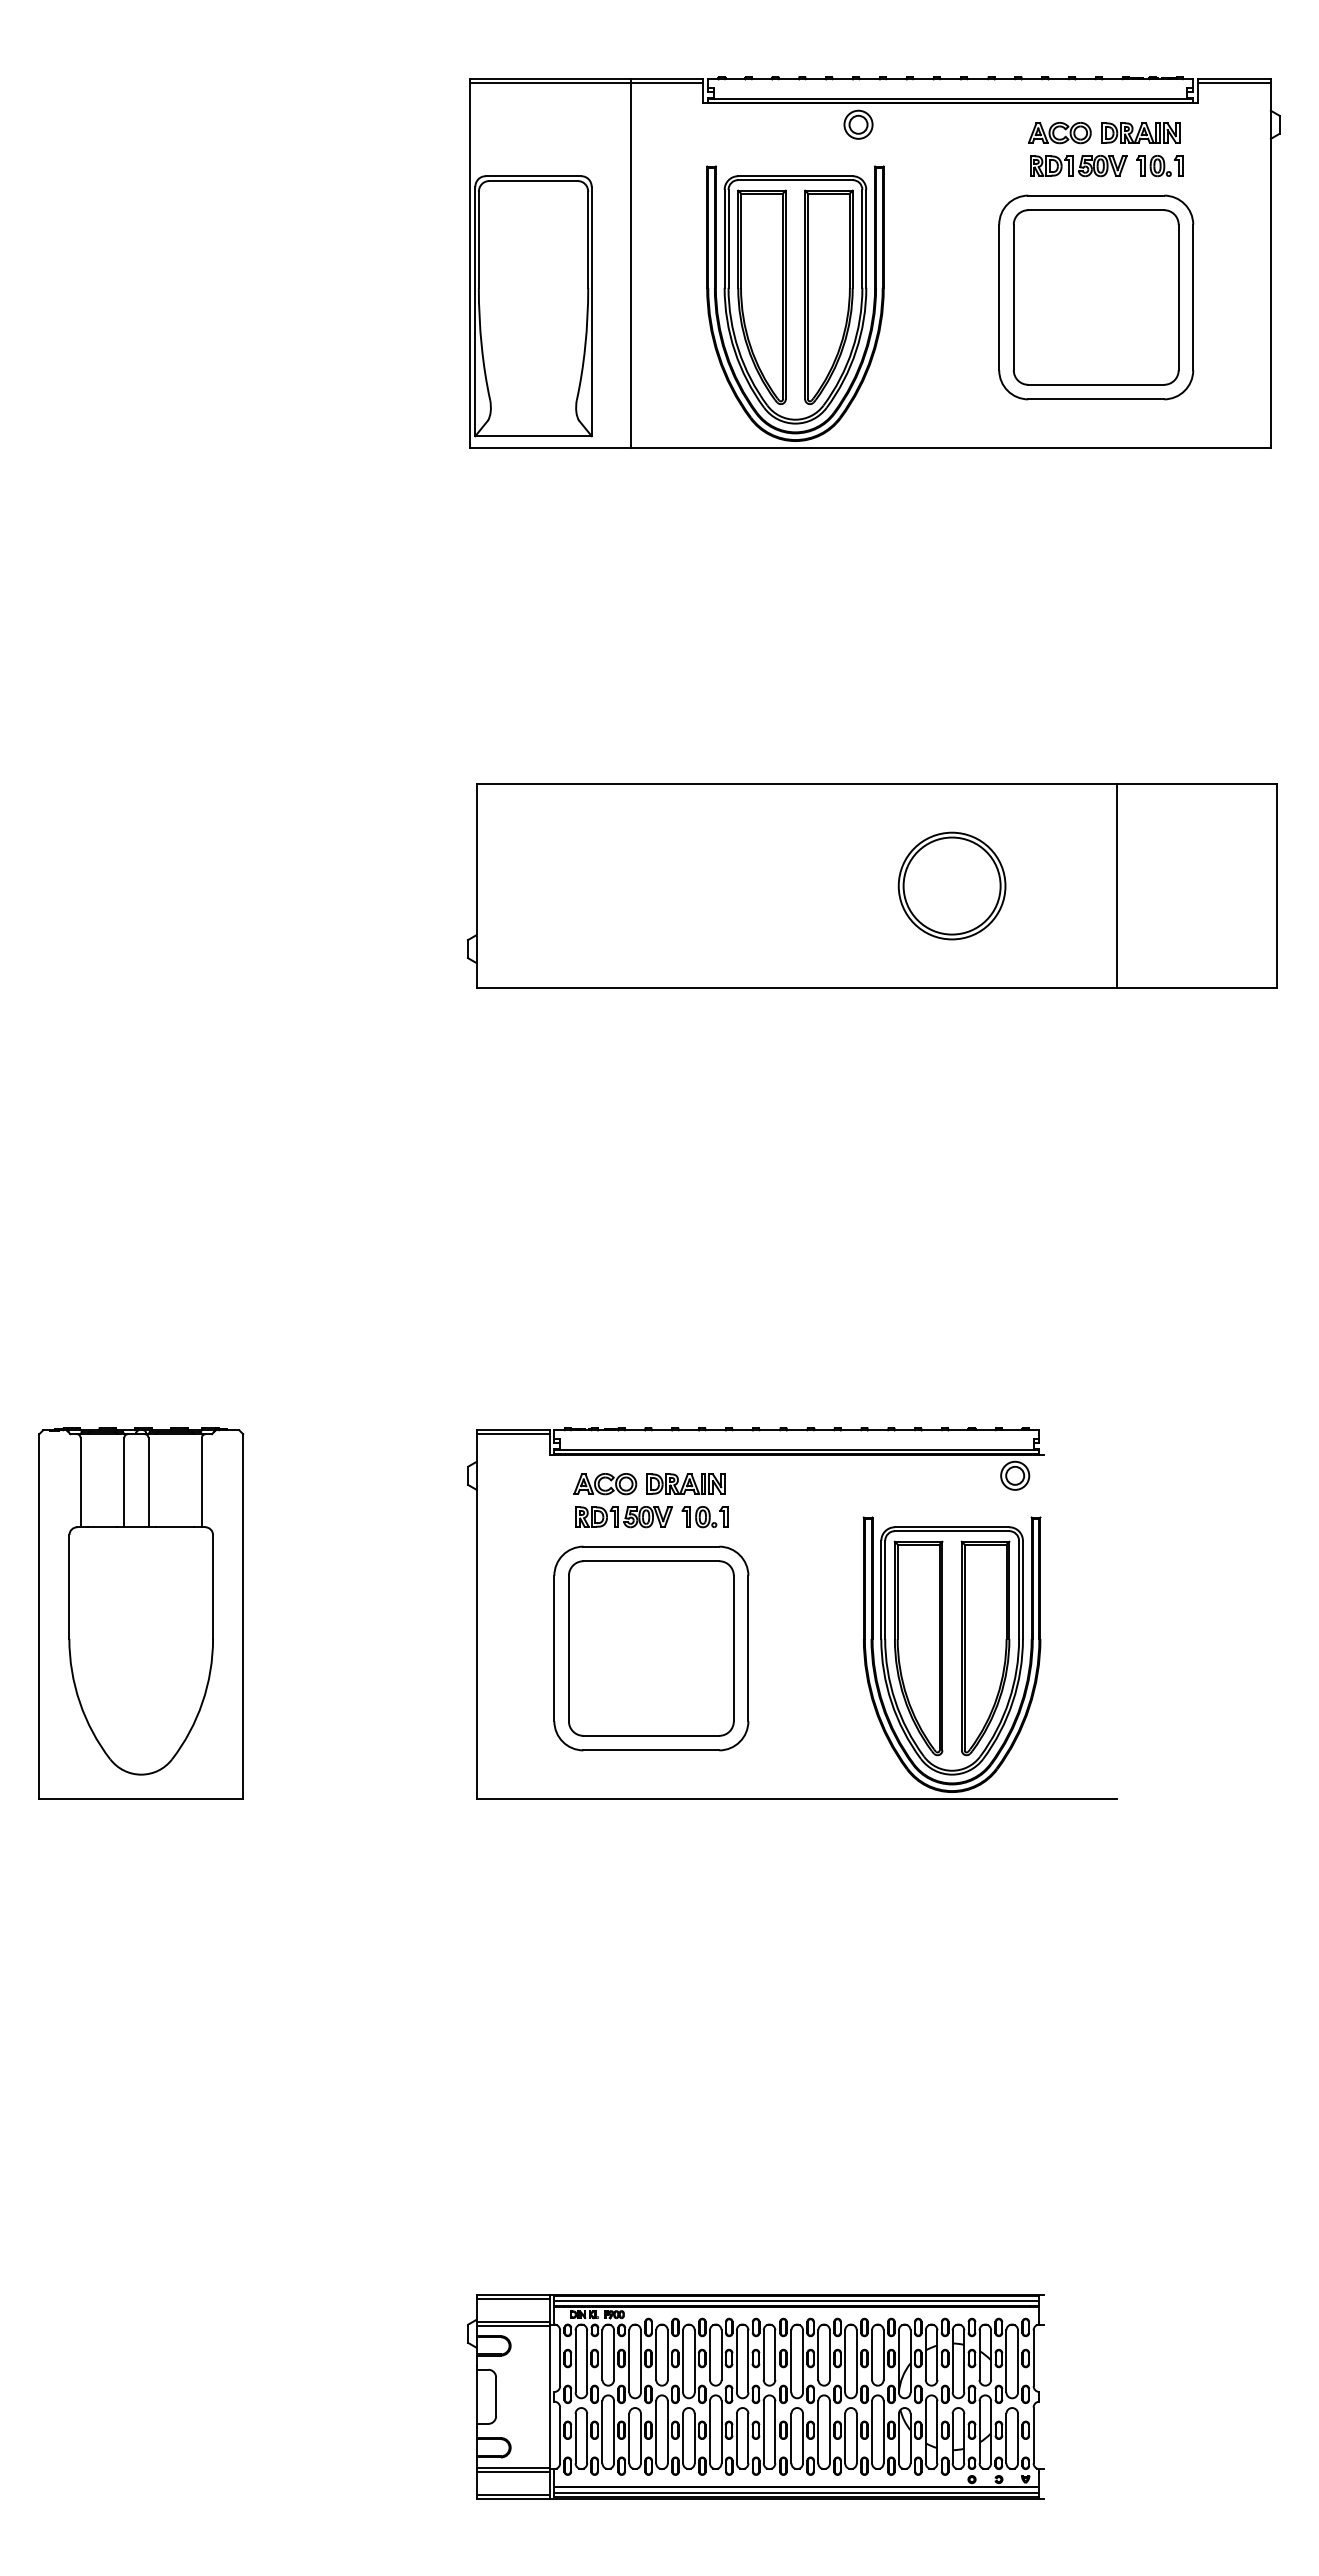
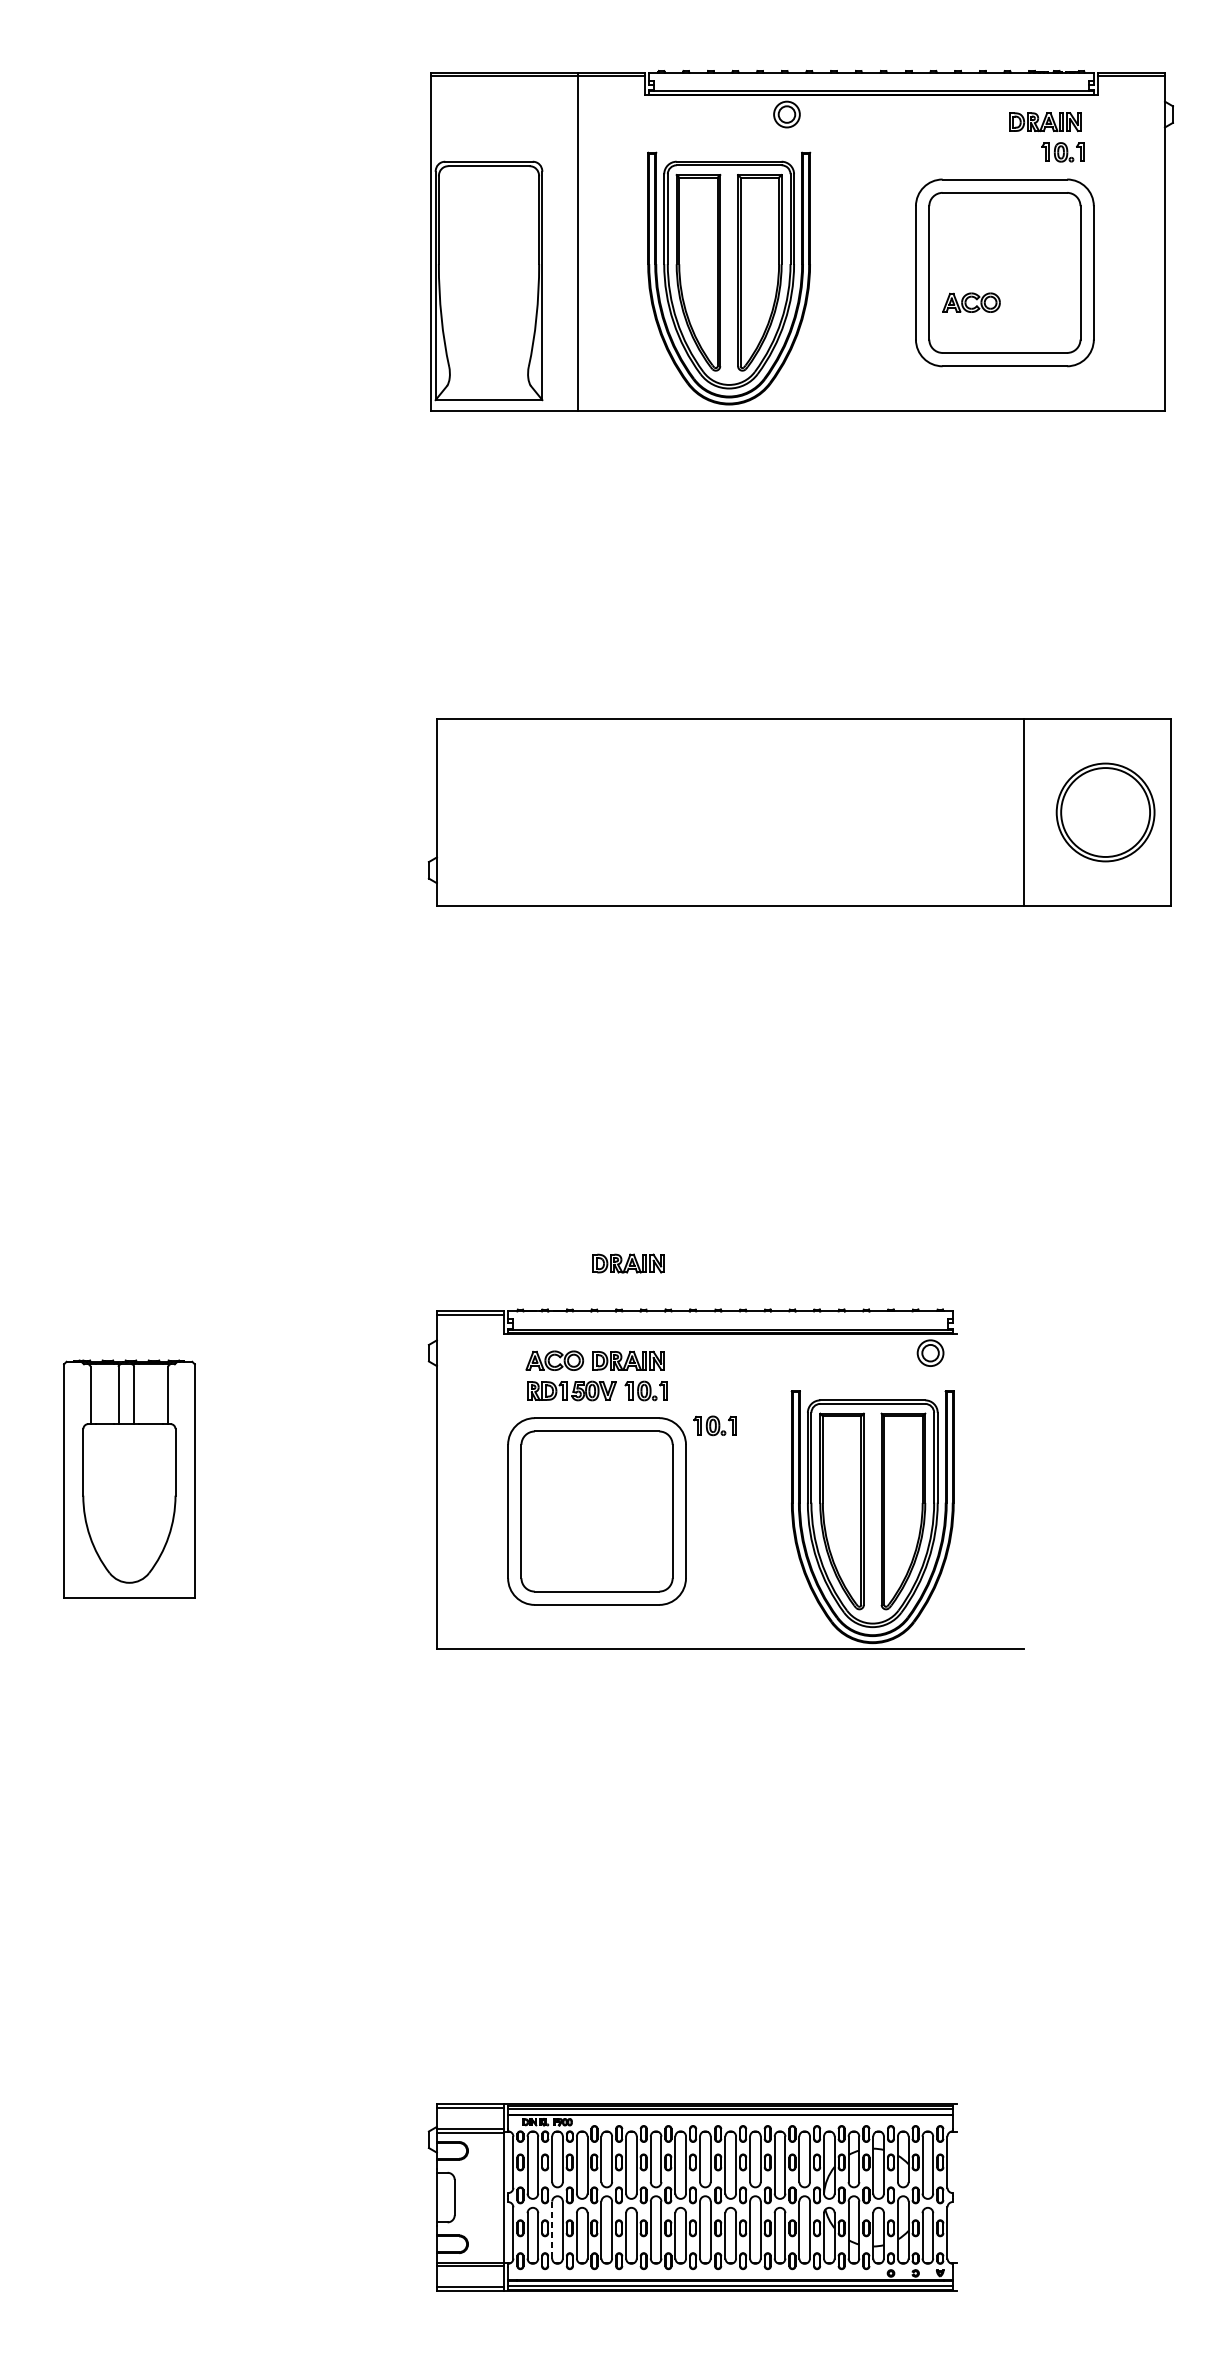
part: (1059, 133) -> (971, 303), moved
part: (1078, 166) -> (988, 152), removed
part: (951, 885) -> (1105, 811), moved
part: (685, 1377) -> (628, 1263), added
part: (779, 1555) -> (714, 1426), added
part: (141, 1613) -> (129, 1479), size x0.7
line: (602, 2431) -> (552, 2229), solid -> dashed

